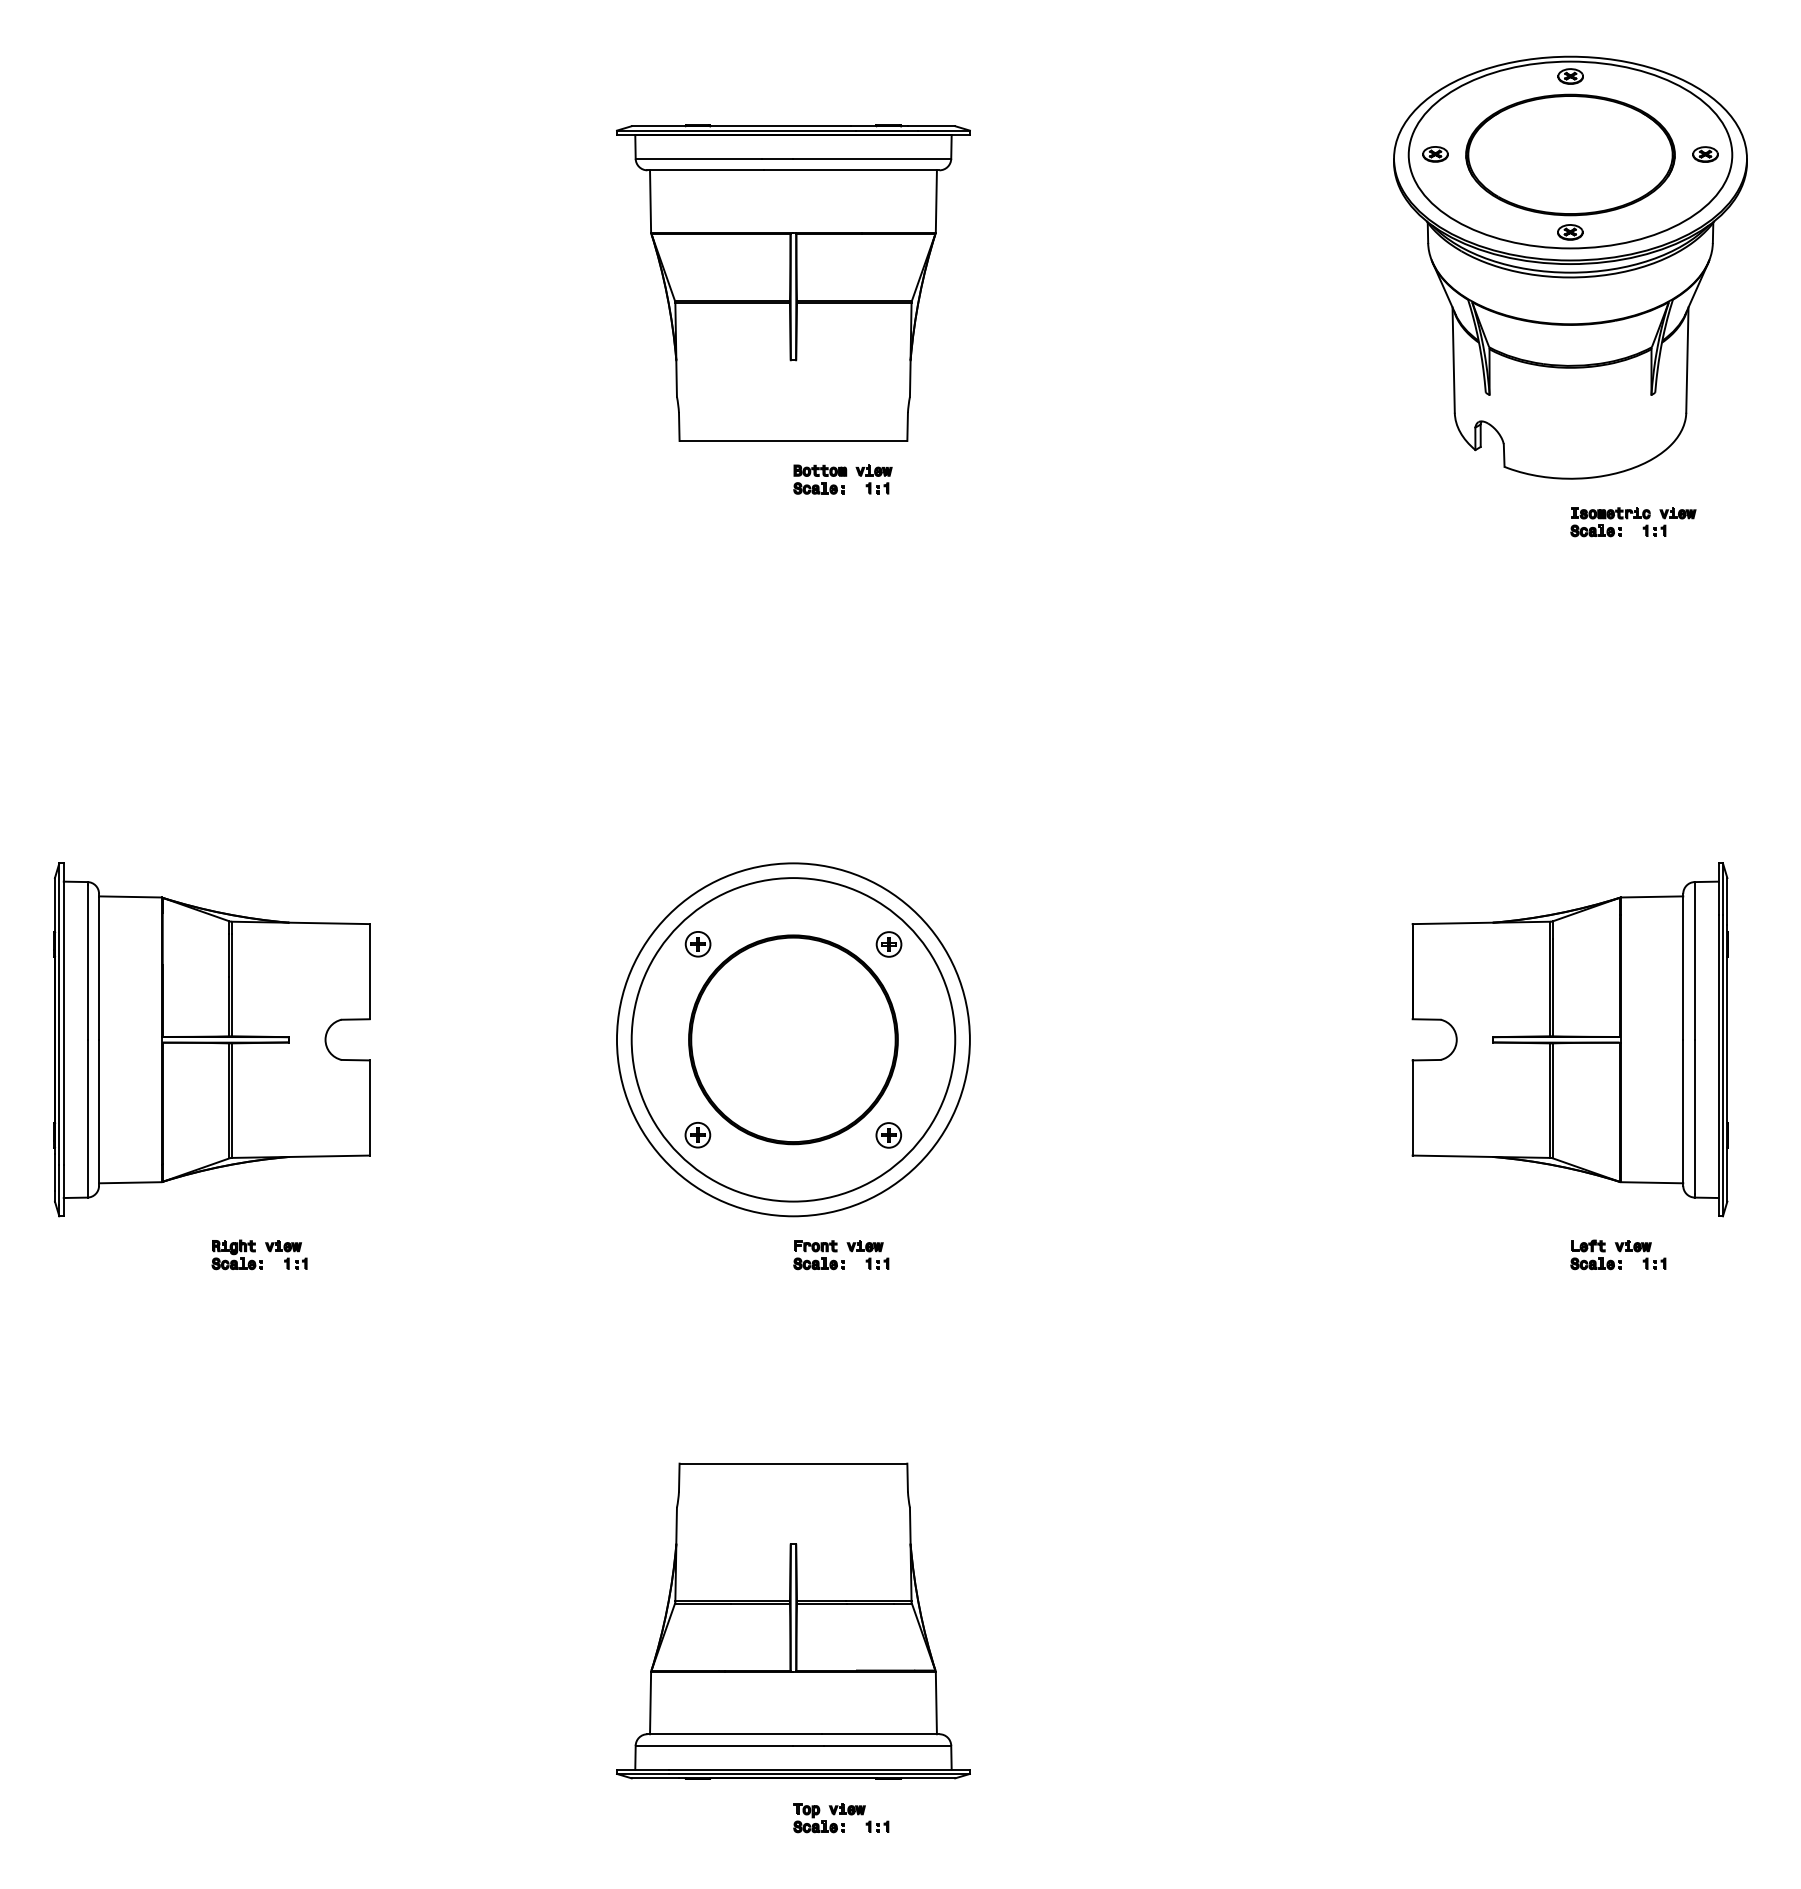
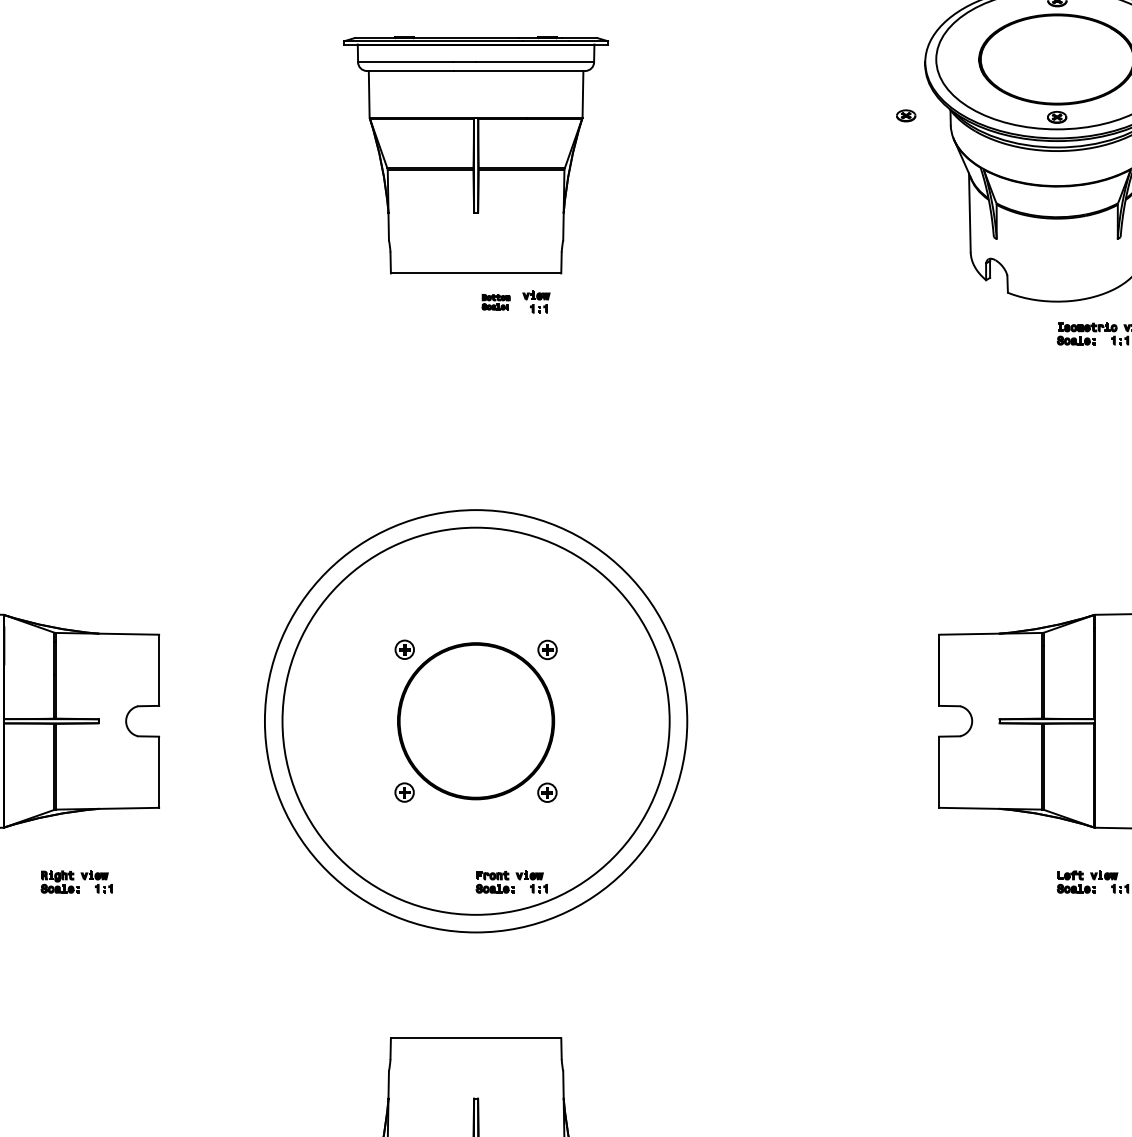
part: (1435, 154) -> (906, 115), moved
part: (820, 479) -> (496, 302), size x0.7
circle: (792, 1039) -> (475, 721), size x1.6
circle: (793, 1039) -> (476, 721), size x1.6

